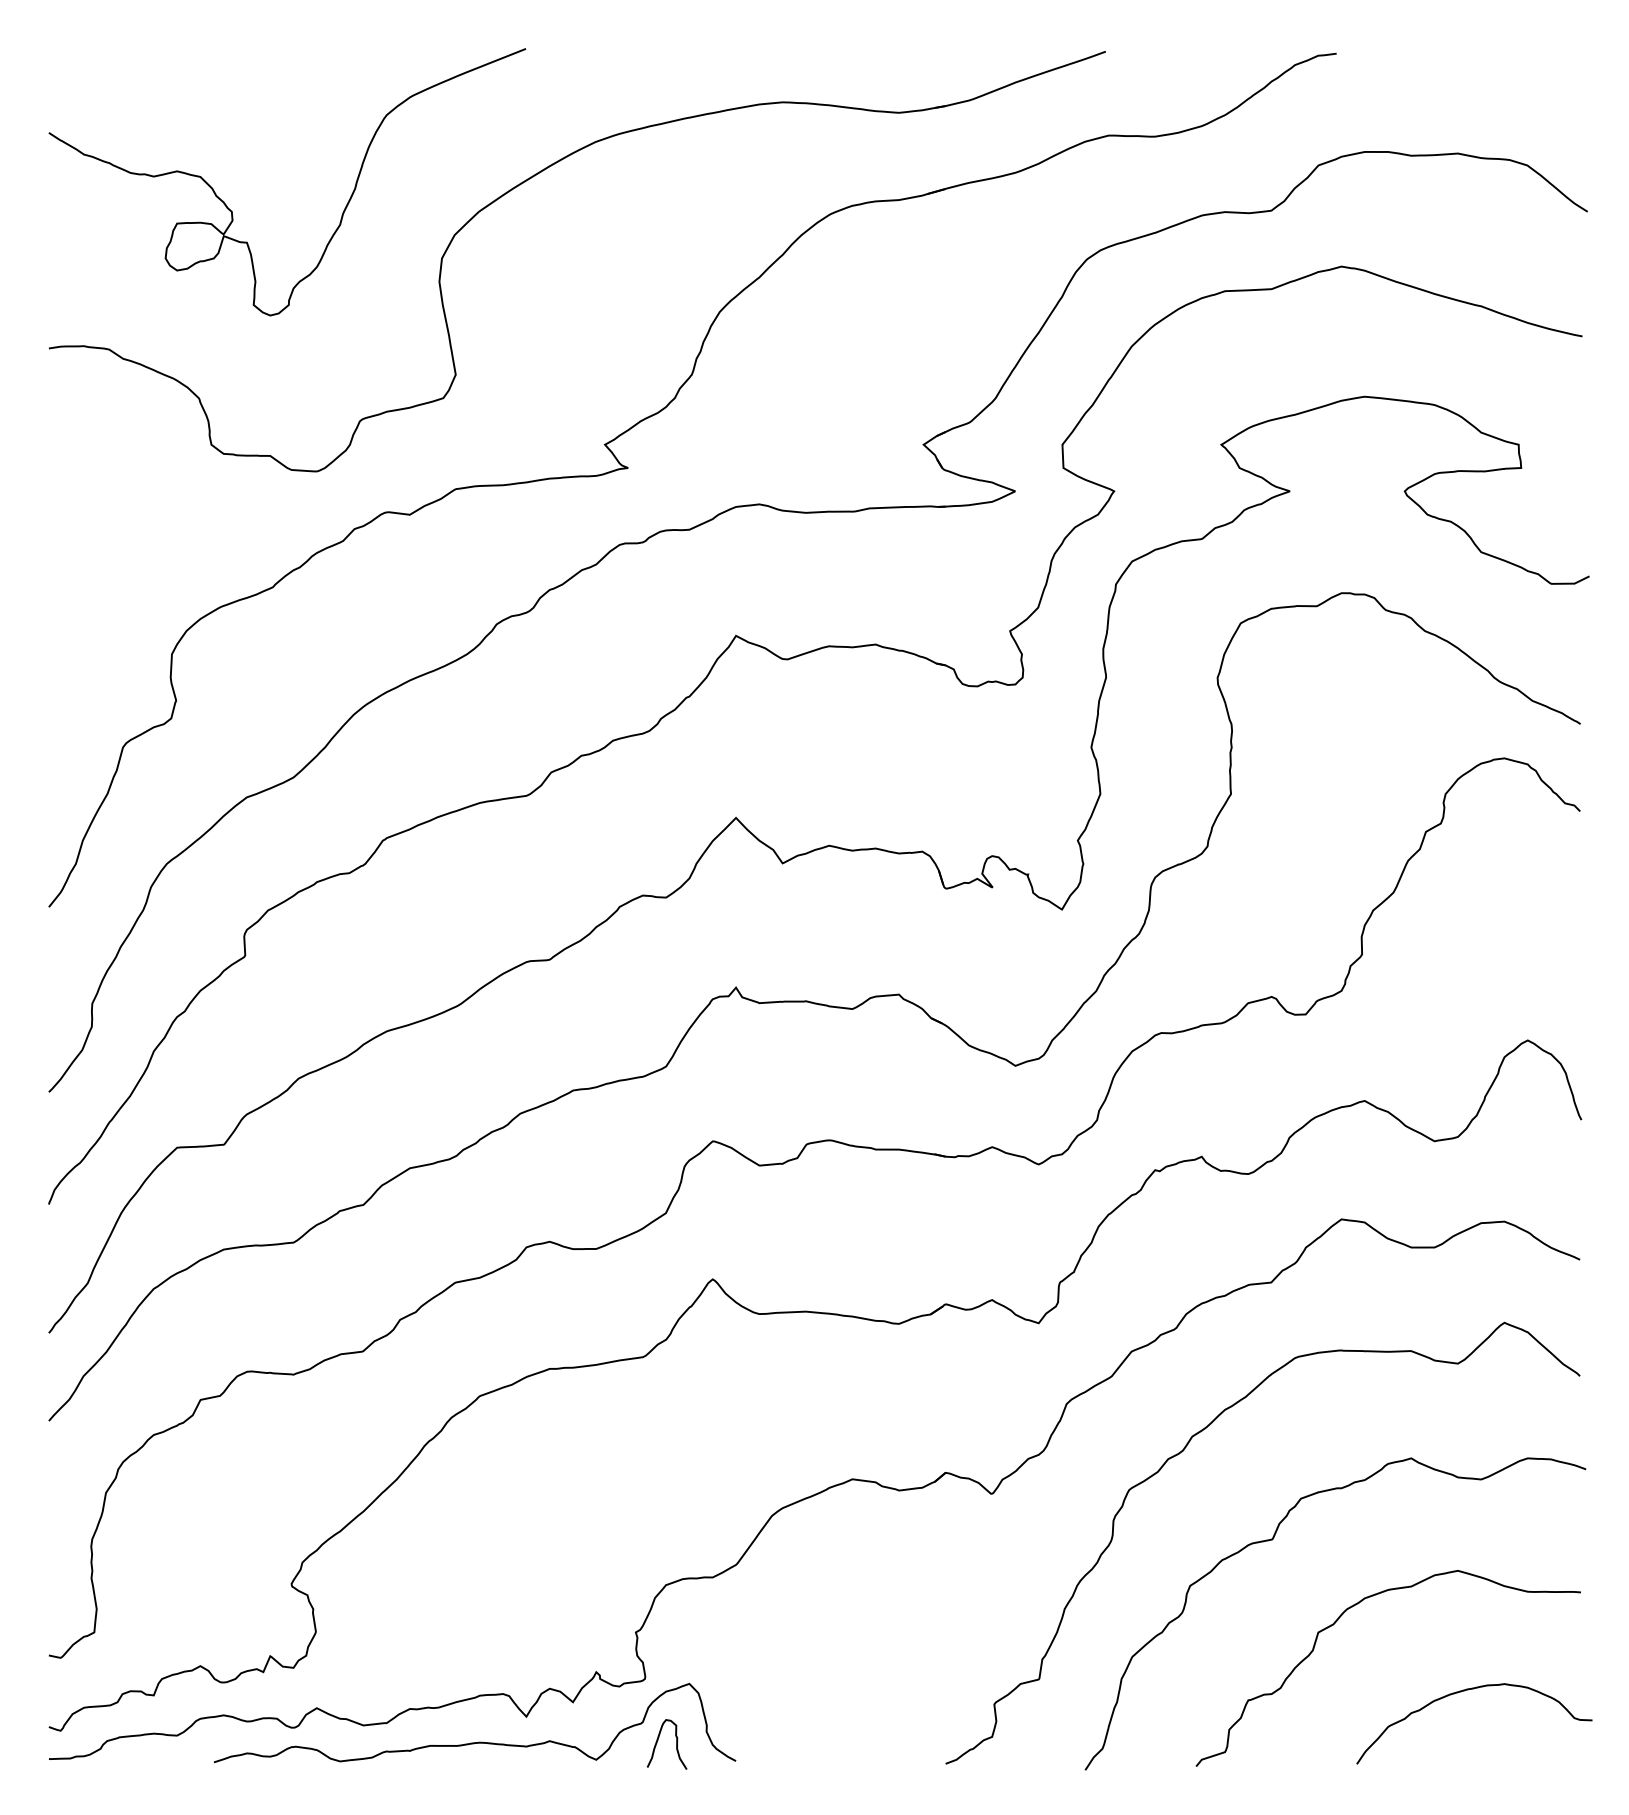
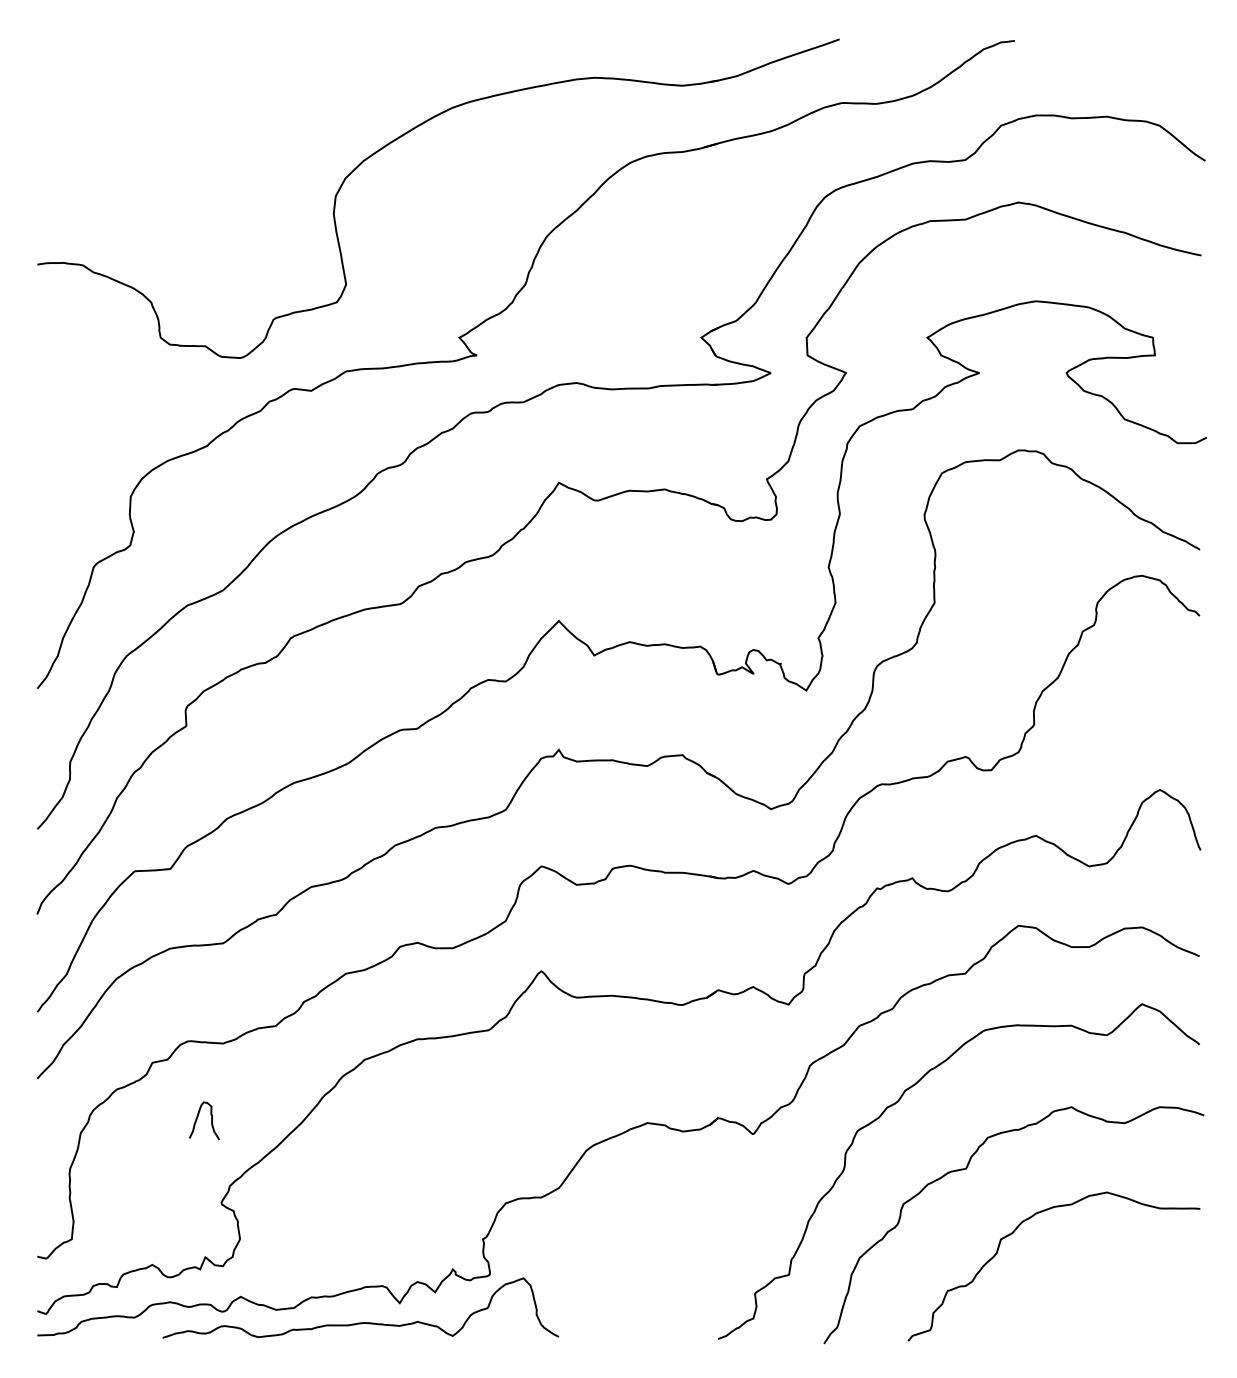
curve: (232, 211) -> (176, 160), removed
curve: (1464, 1691) -> (1111, 1284), removed
curve: (676, 1744) -> (211, 1120), moved

